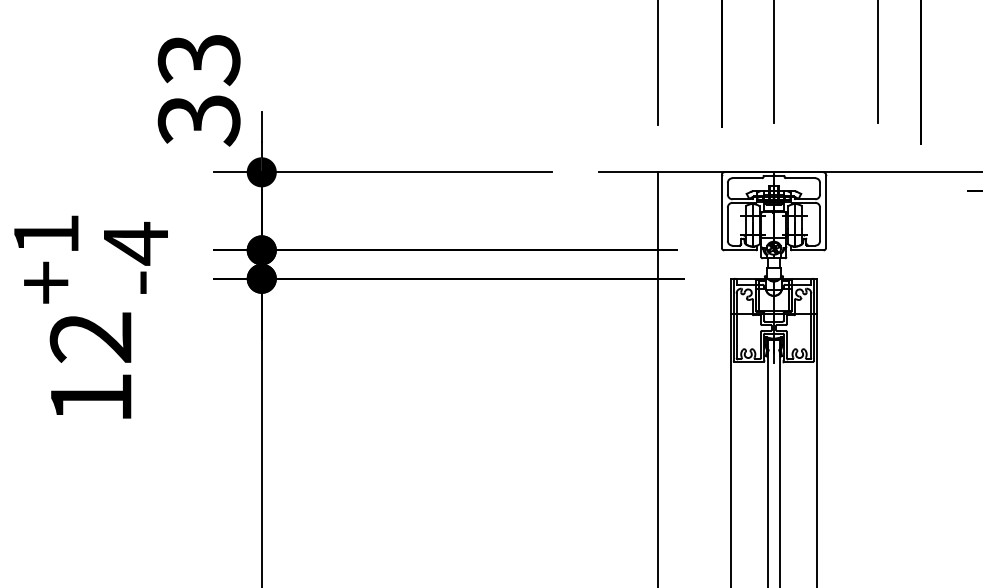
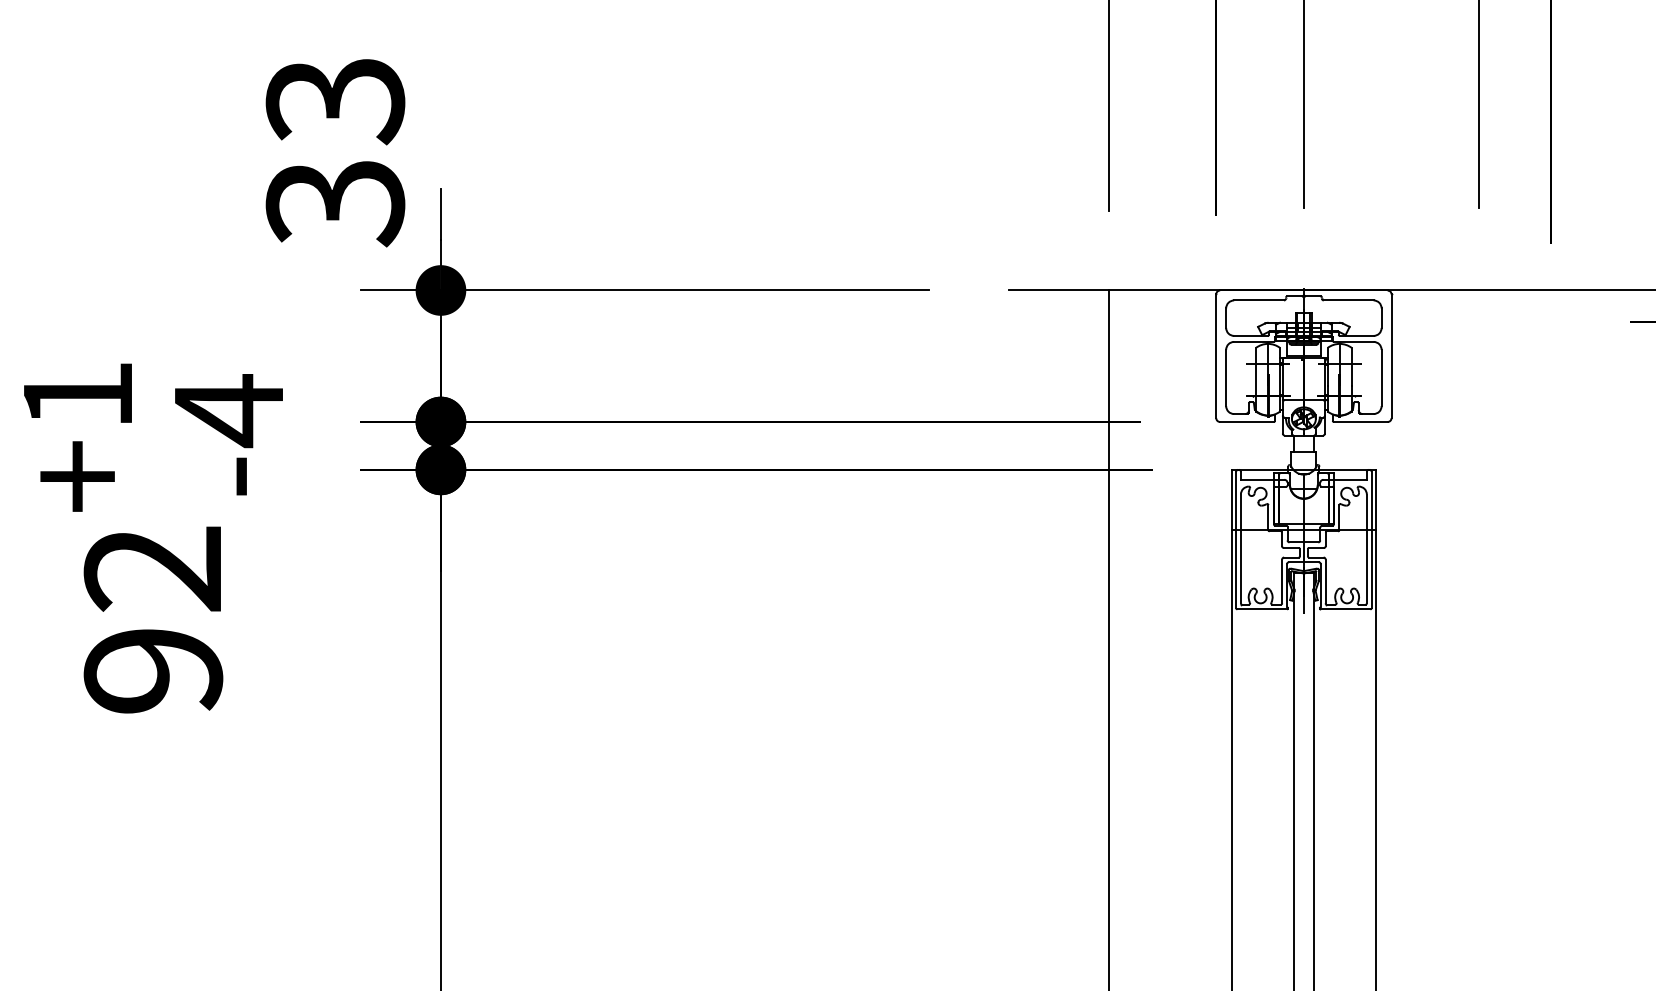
text: (90, 398) -> (152, 671), 12 -> 92

